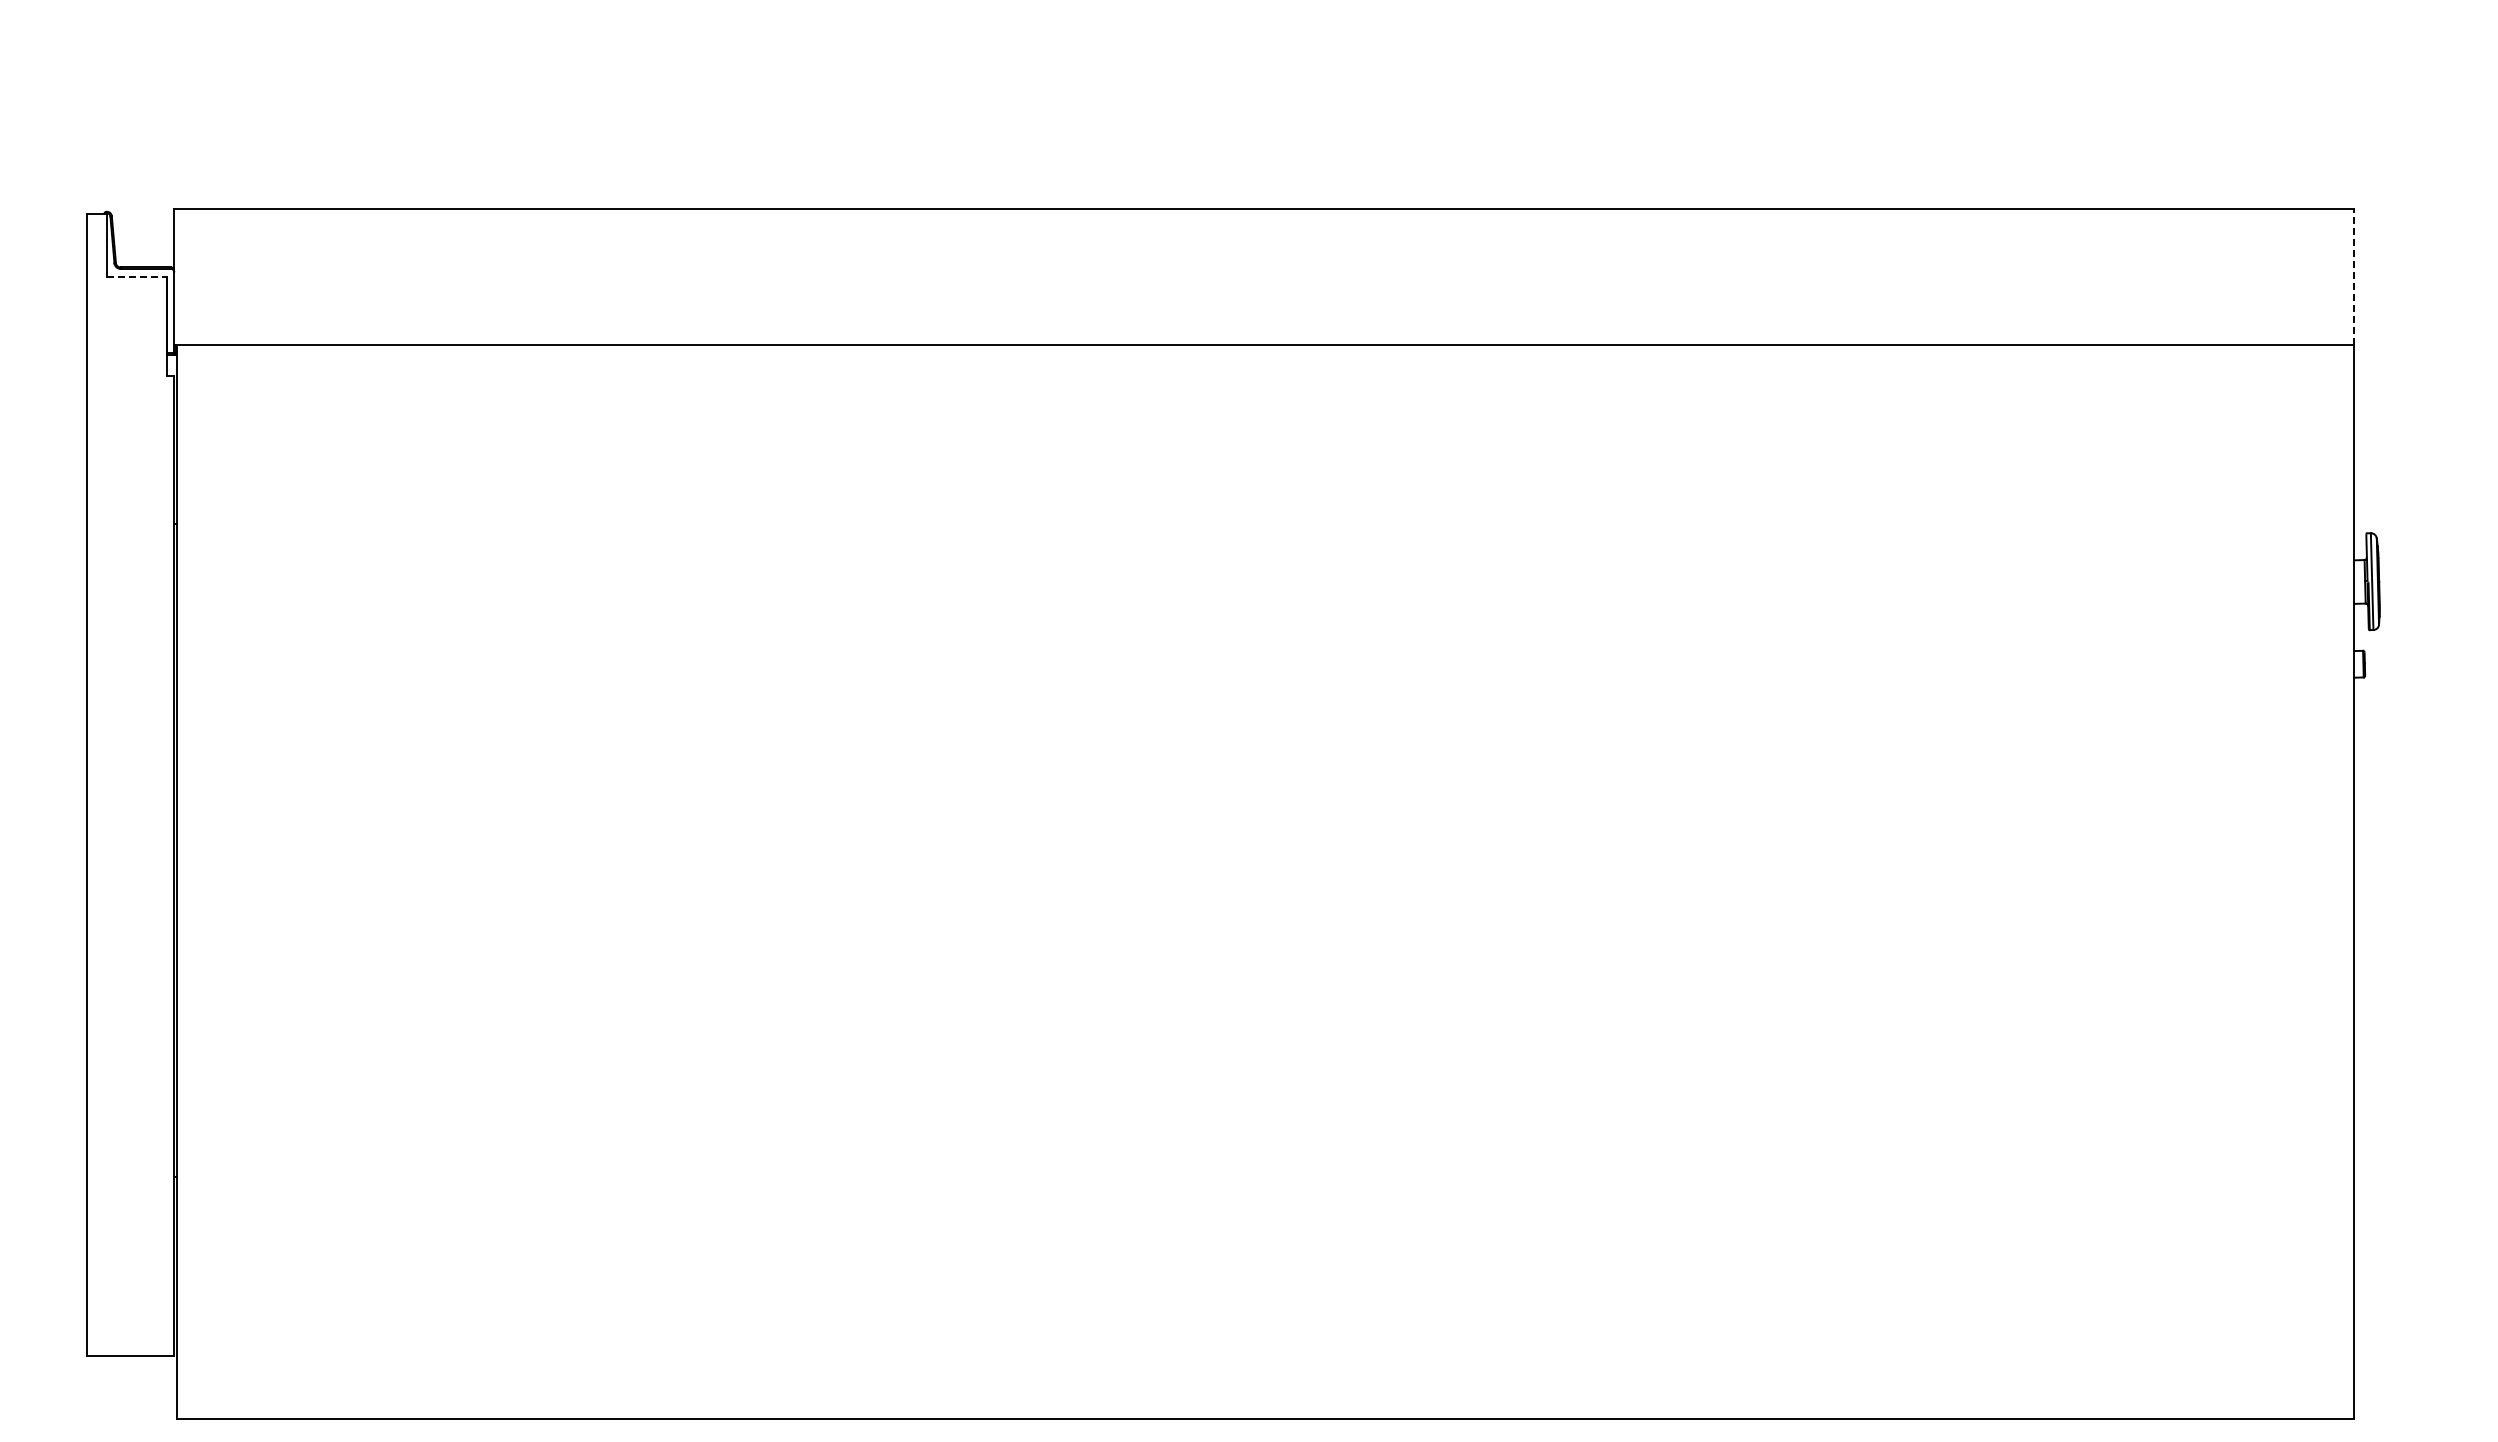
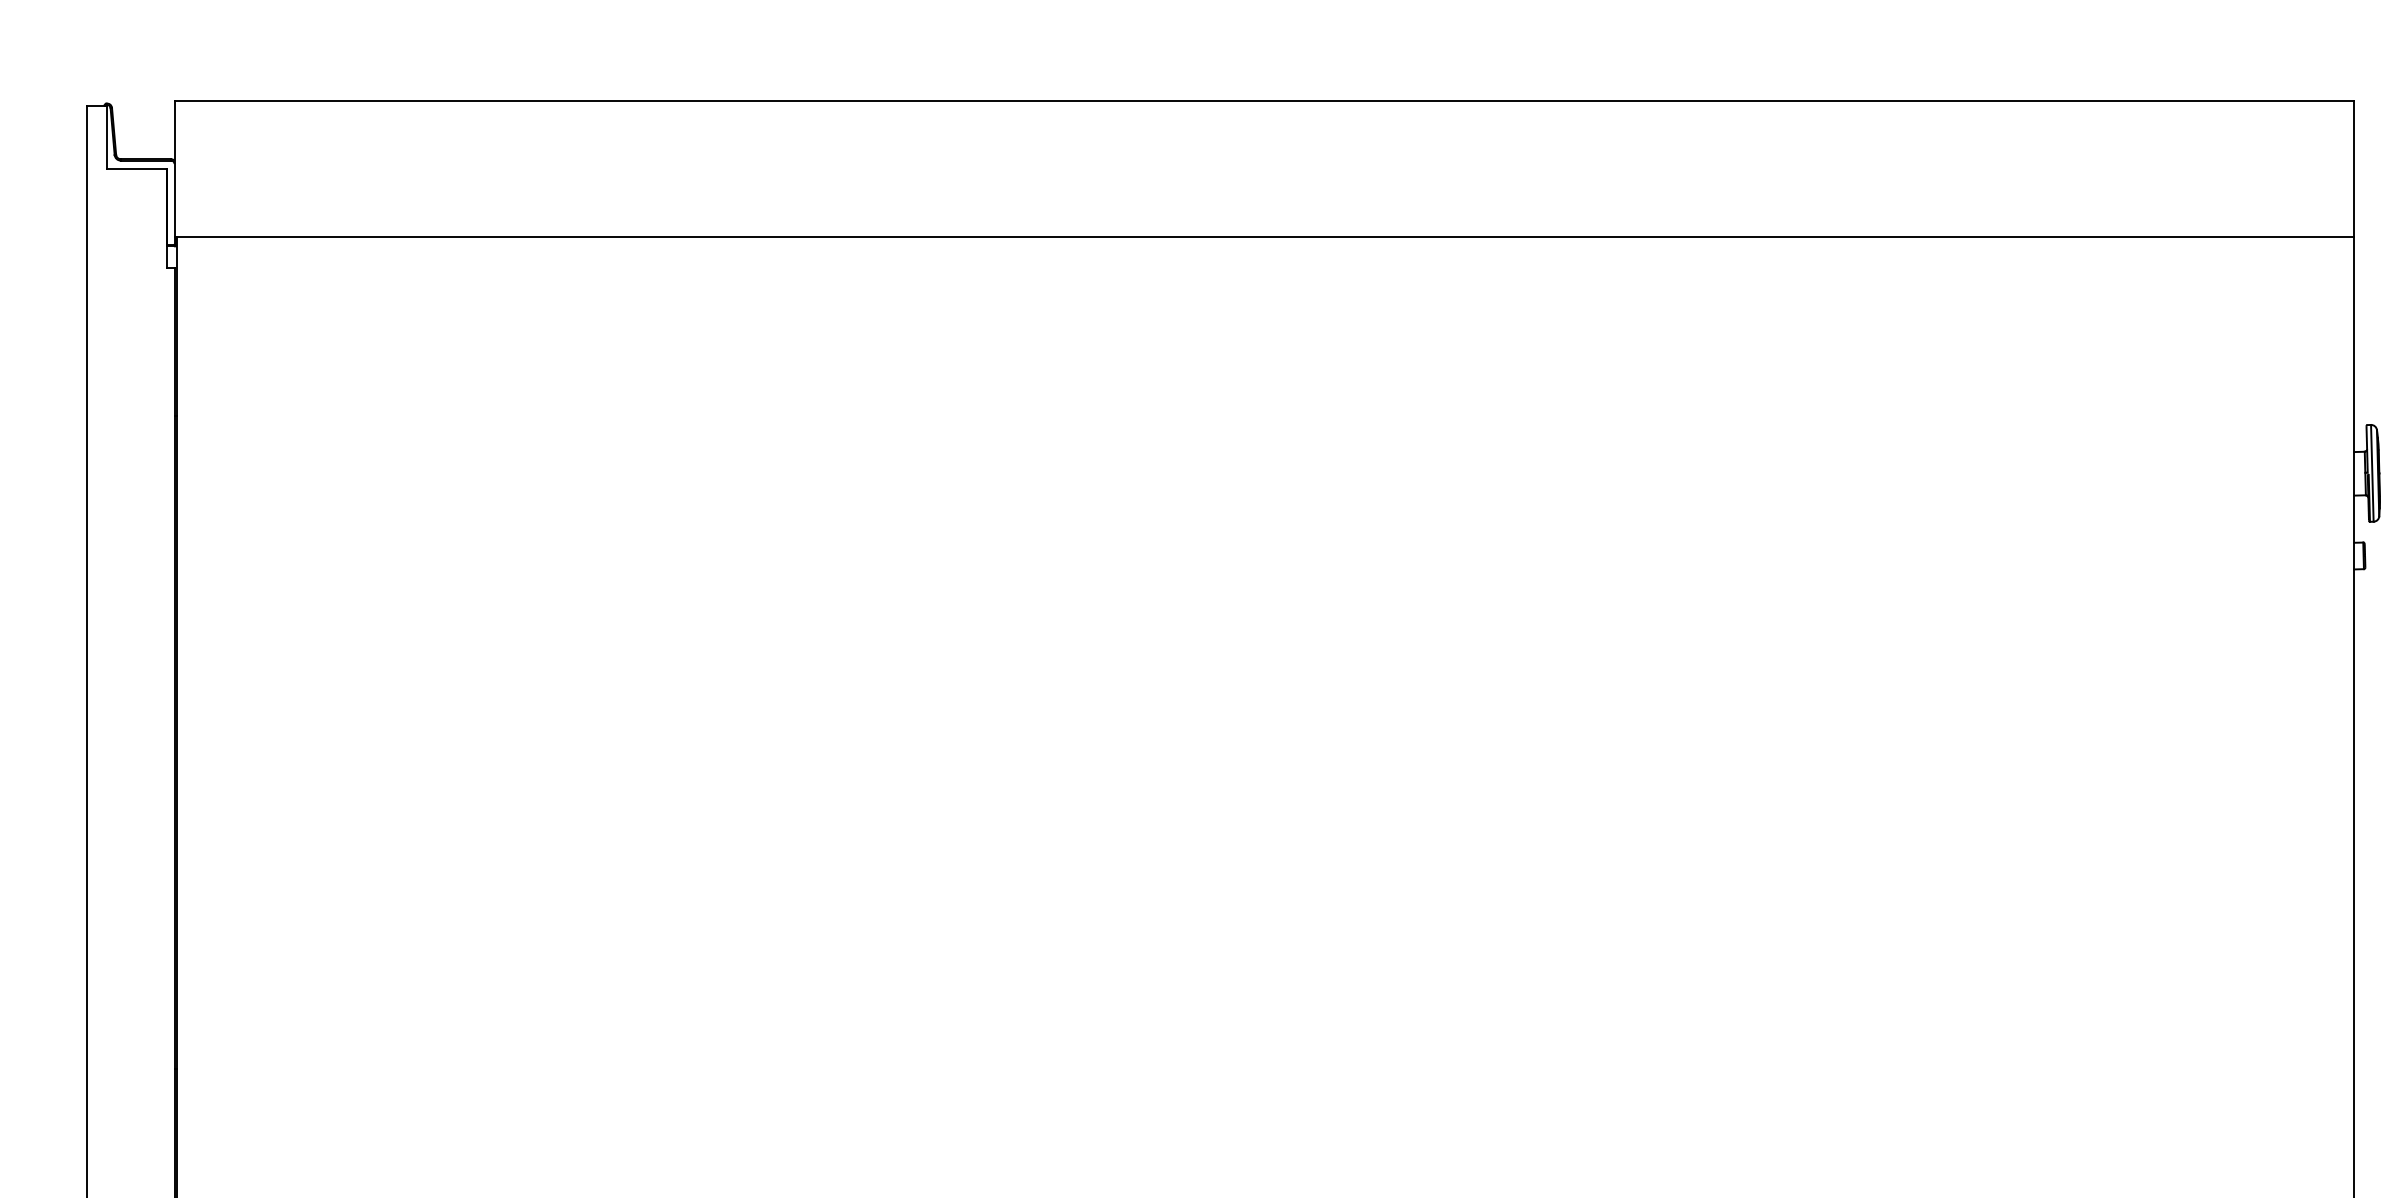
line: (137, 277) -> (137, 169), dashed -> solid
line: (2354, 277) -> (2354, 169), dashed -> solid

